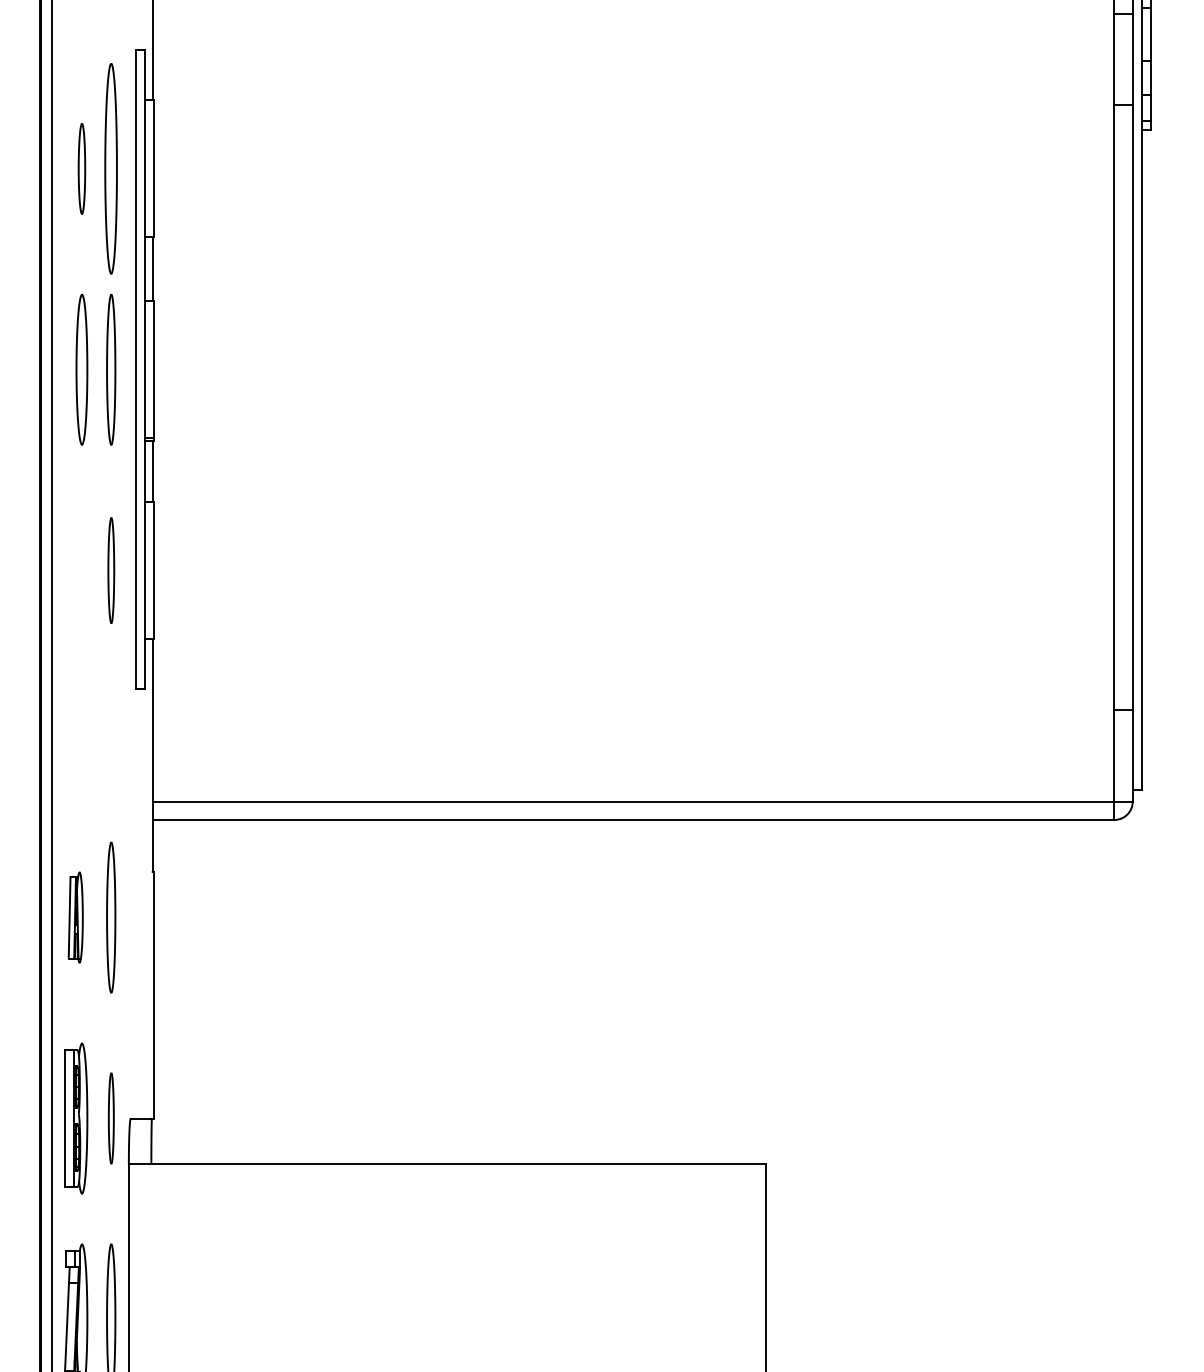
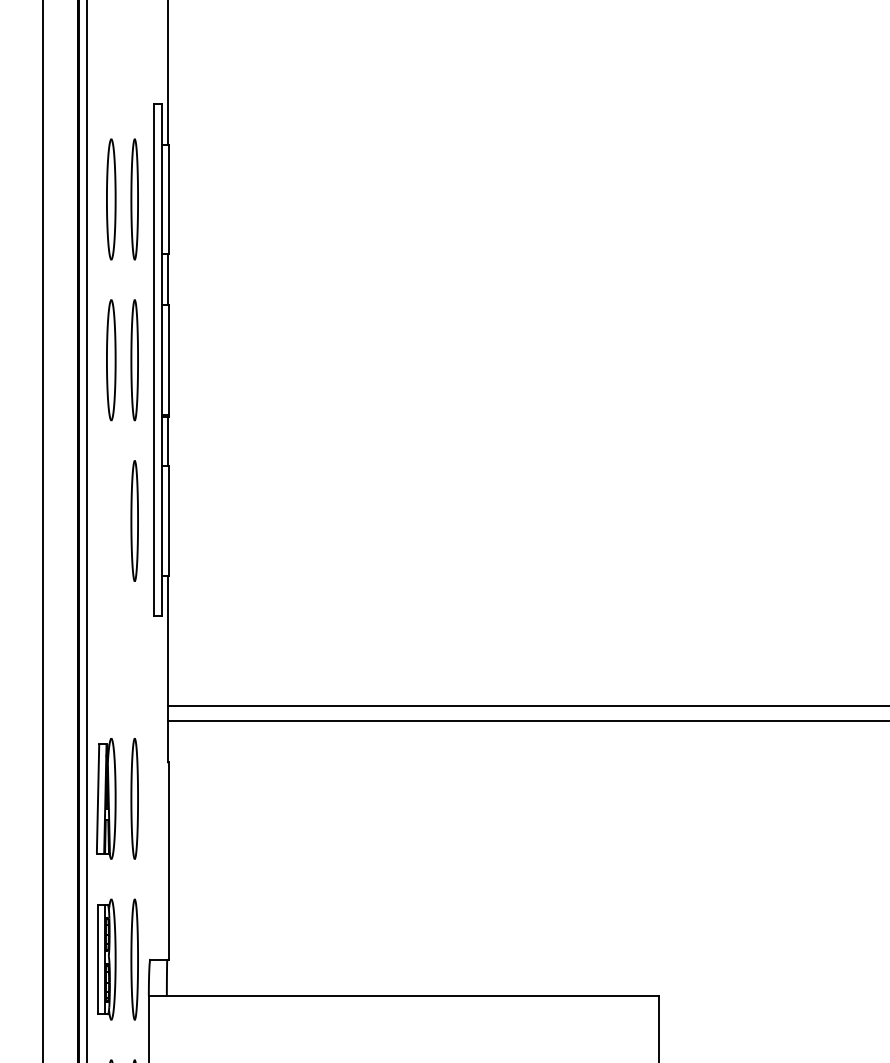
part: (81, 168) -> (110, 199), size x1.67
part: (111, 168) -> (134, 199), size x0.71
part: (111, 570) -> (134, 520), size x1.43
part: (75, 917) -> (106, 798), size x1.67
part: (111, 1118) -> (134, 959), size x1.67

